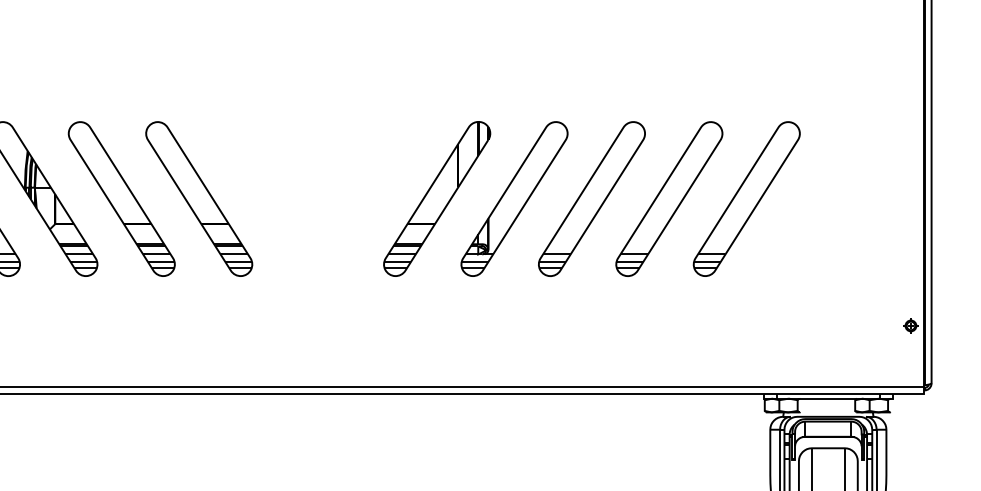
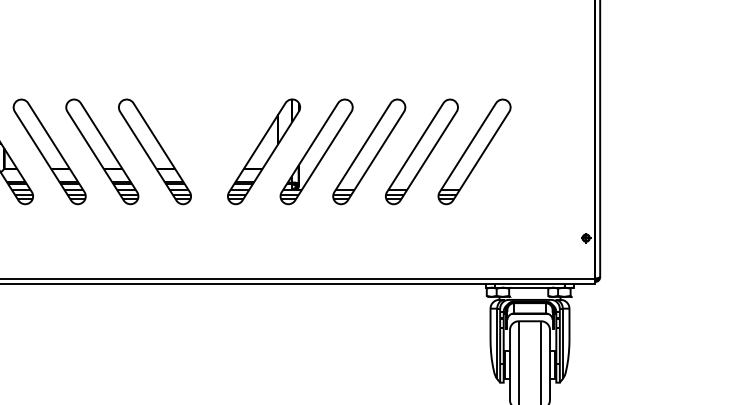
part: (275, 198) -> (154, 151), added

